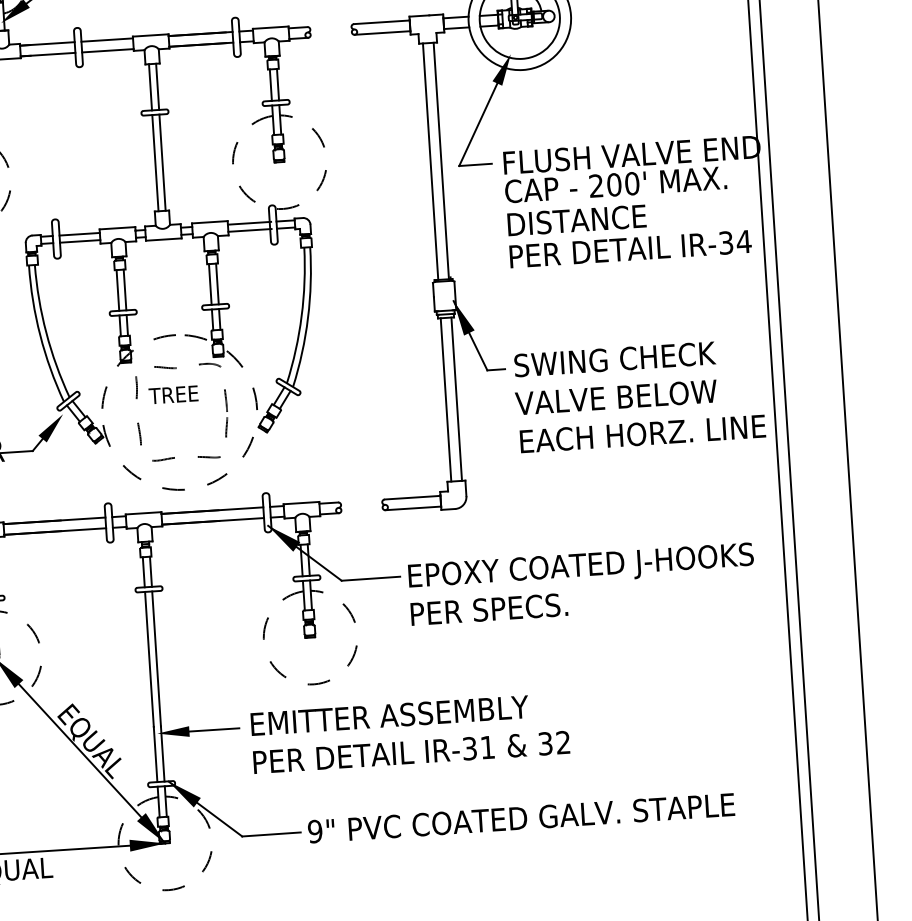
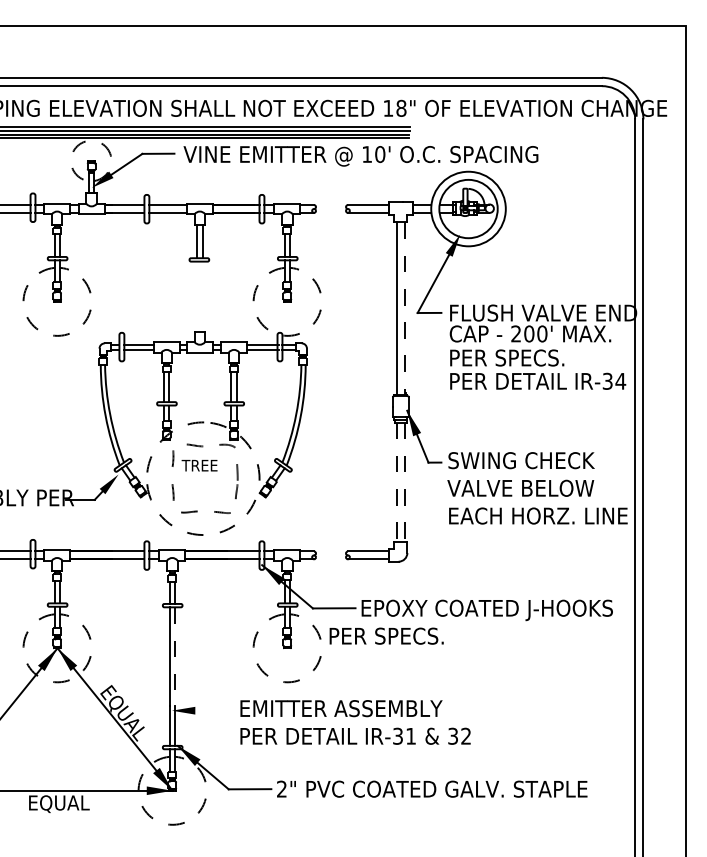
line: (155, 162) -> (197, 296), removed
line: (162, 162) -> (202, 296), removed
line: (440, 162) -> (404, 309), solid -> dashed
text: (587, 219) -> (508, 357), DISTANCE -> PER SPECS.
line: (456, 399) -> (404, 482), solid -> dashed
line: (446, 400) -> (397, 482), solid -> dashed
text: (489, 608) -> (386, 635), moved
line: (156, 660) -> (174, 657), solid -> dashed
line: (214, 729) -> (213, 710), removed
text: (314, 830) -> (281, 788), 9" -> 2"

